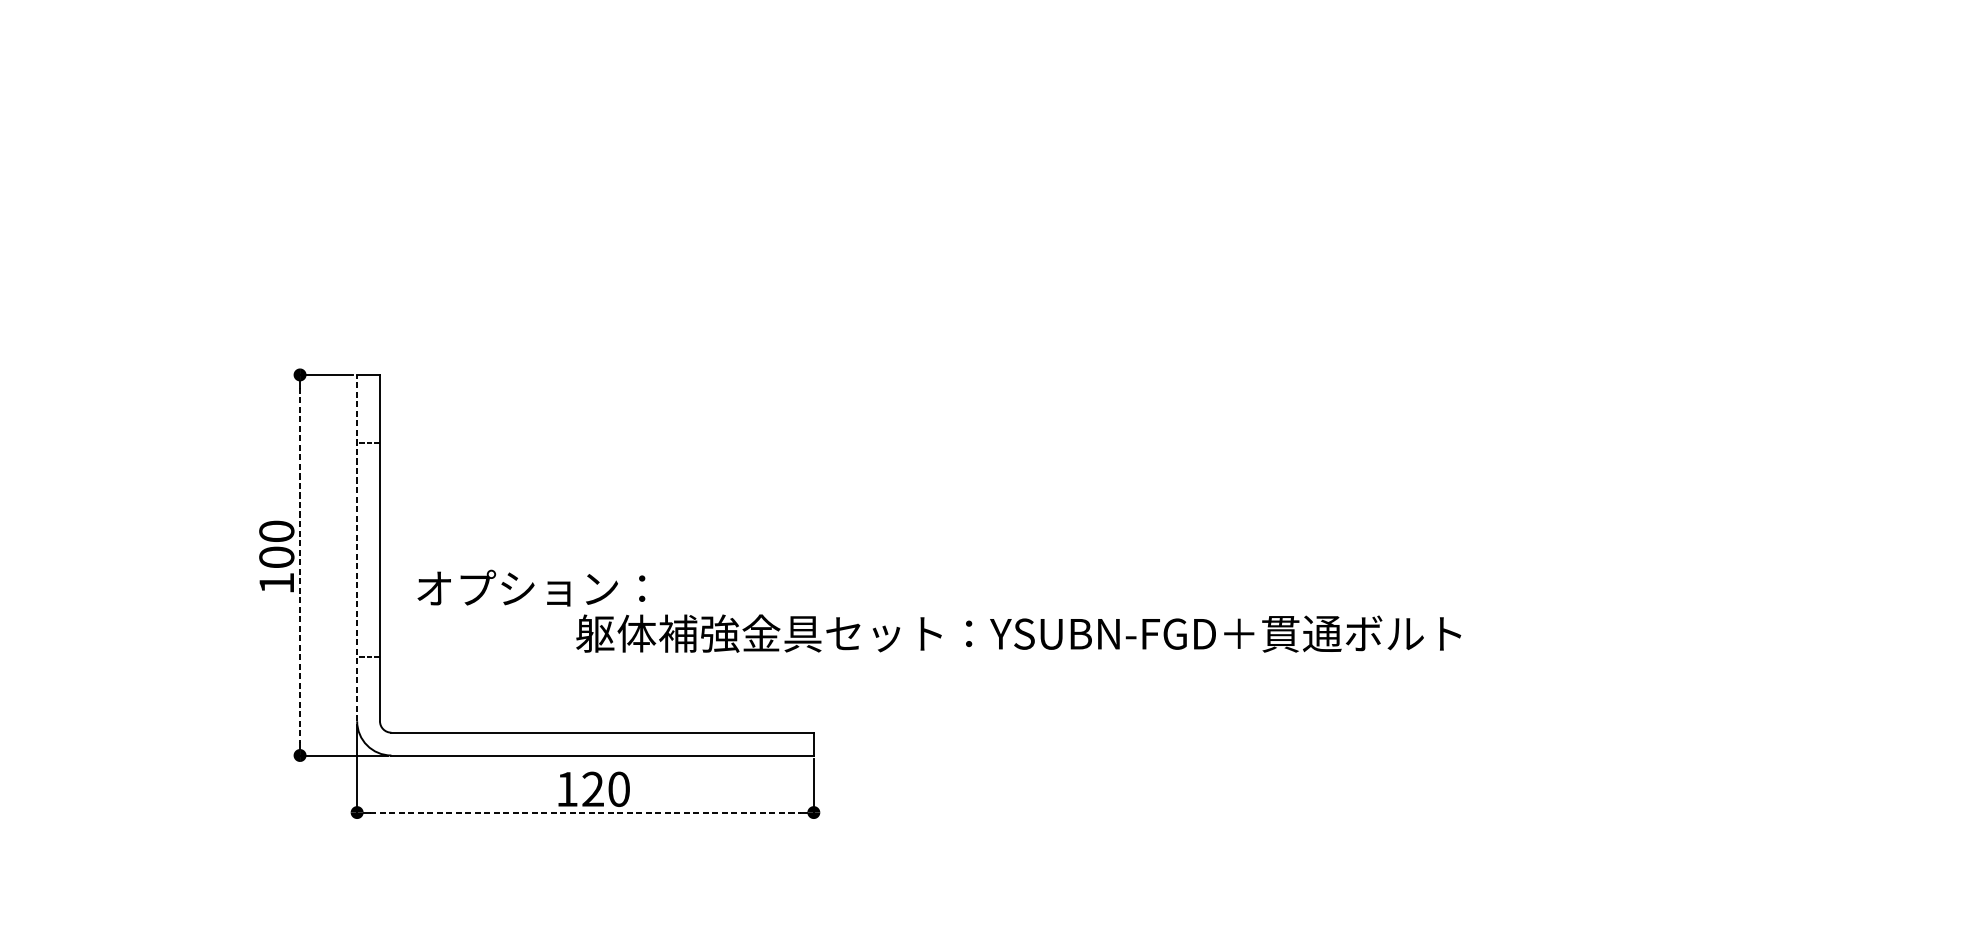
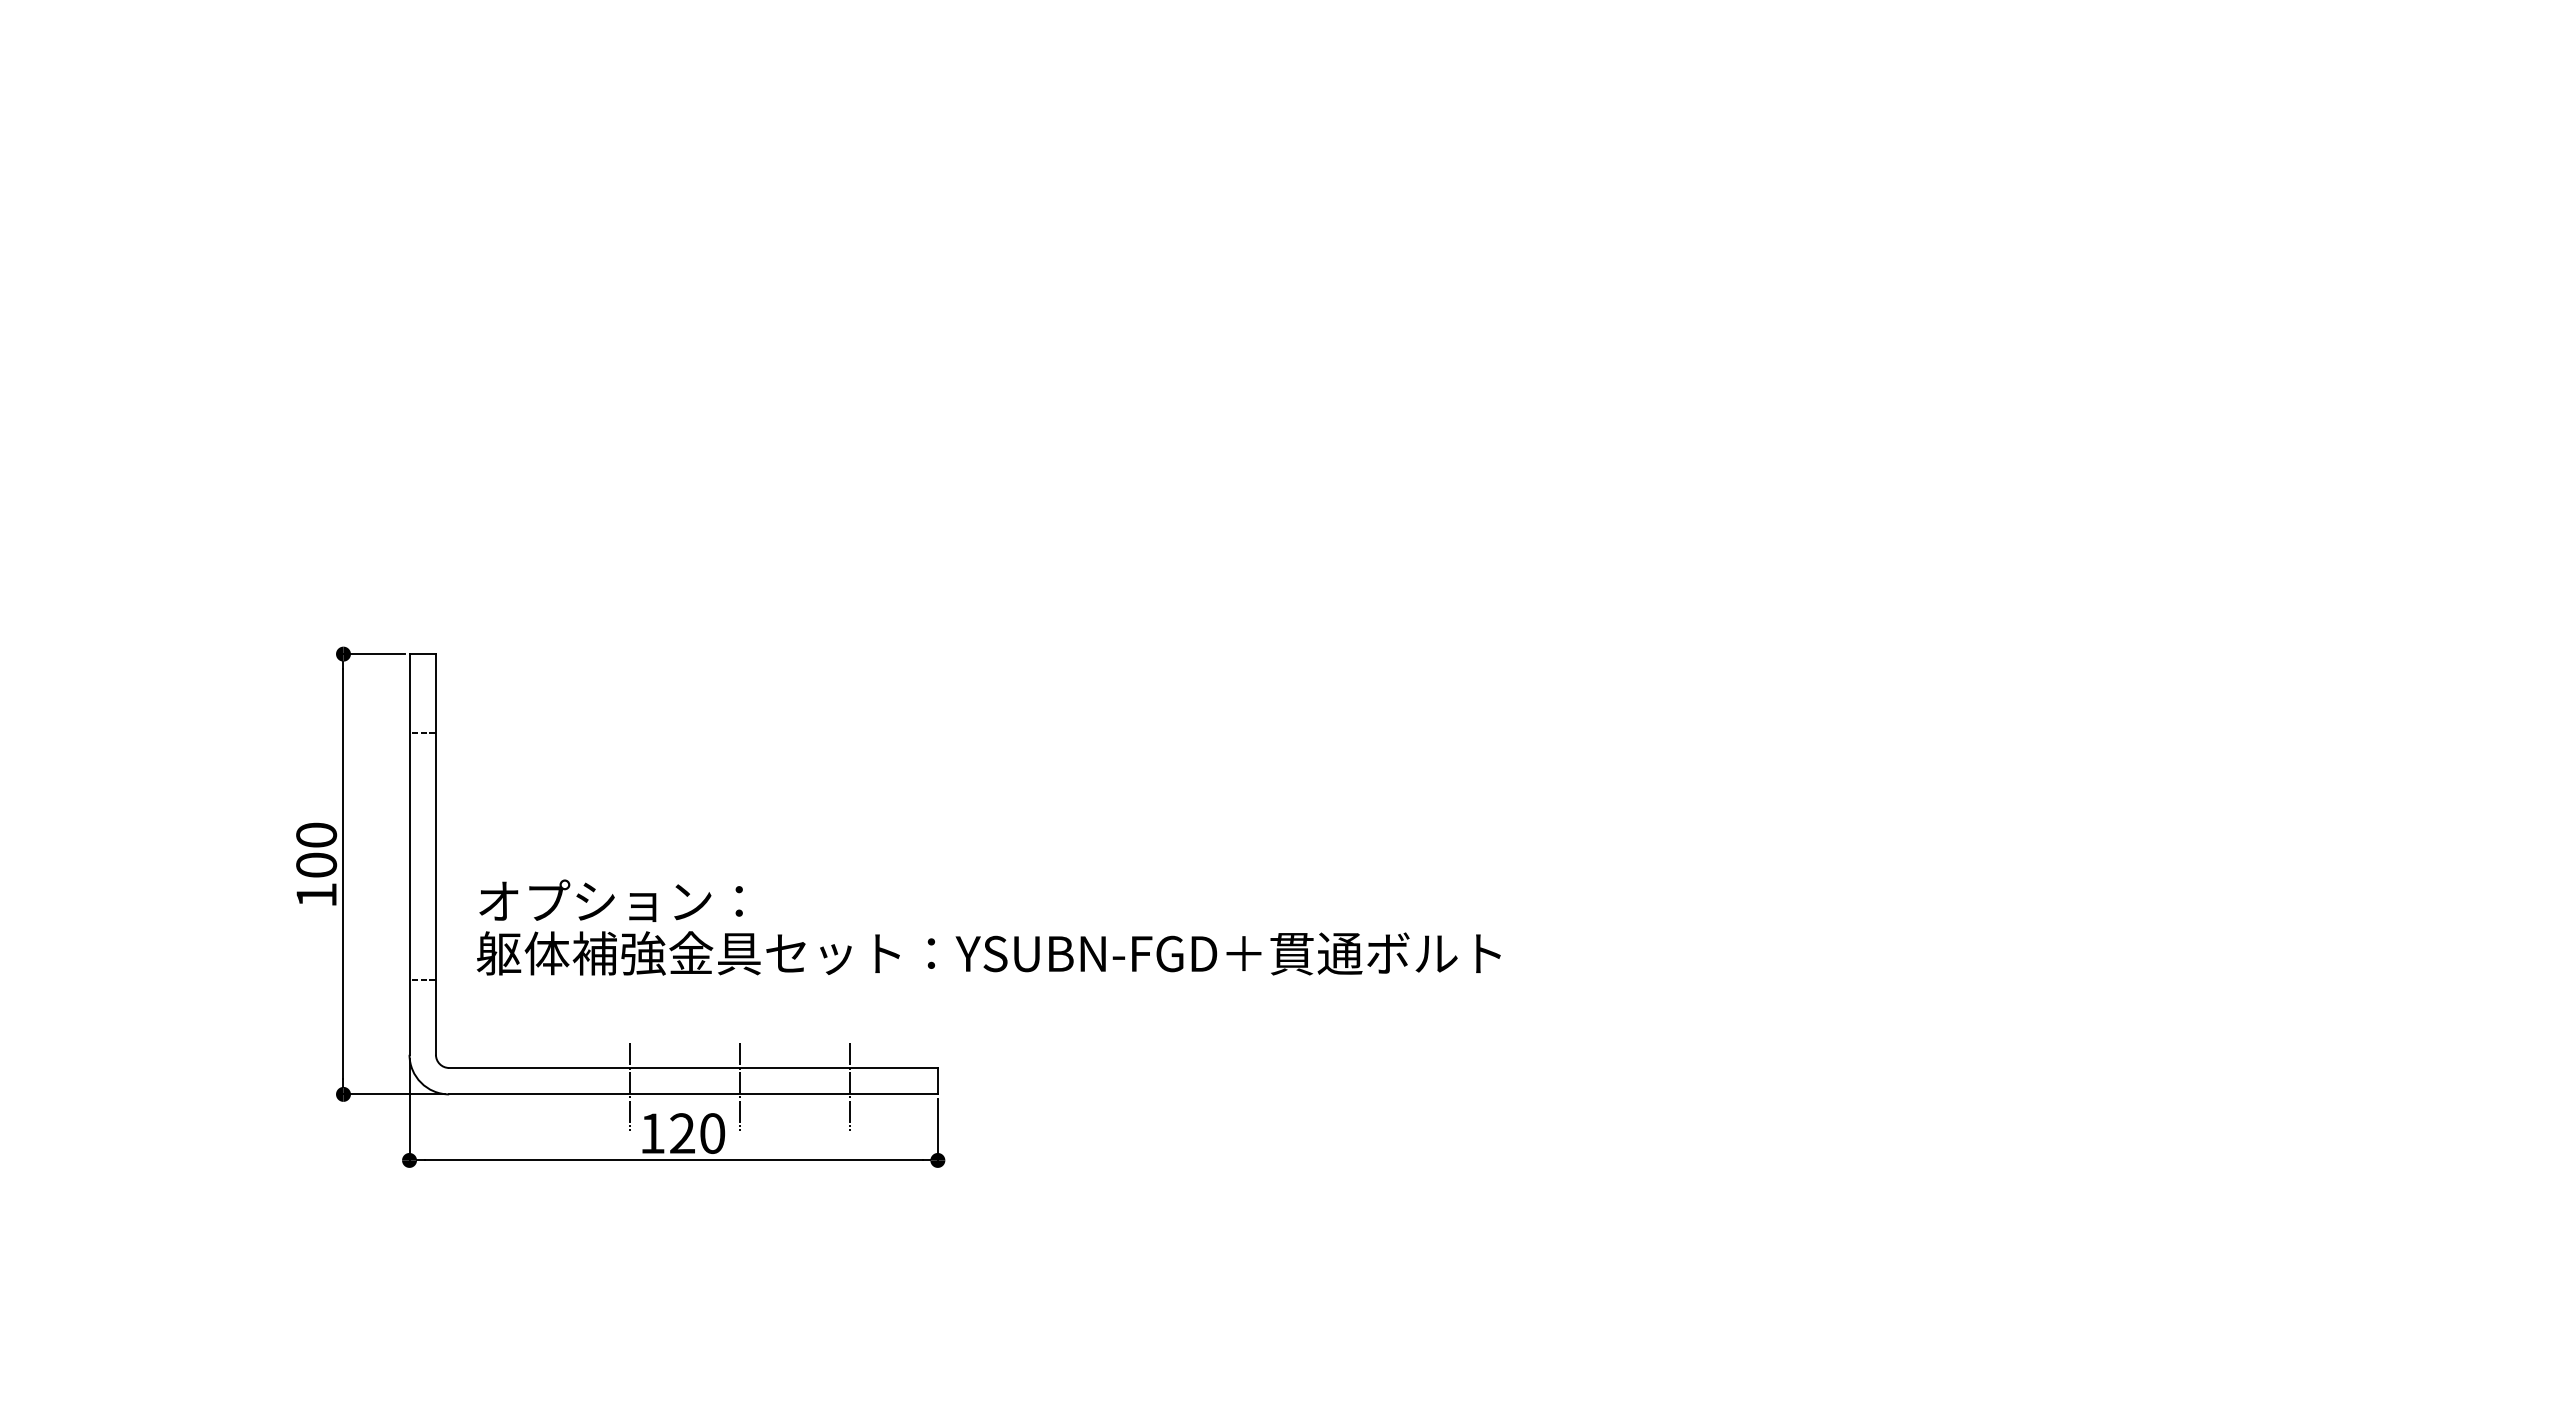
line: (357, 547) -> (409, 853), dashed -> solid
line: (300, 565) -> (343, 874), dashed -> solid
text: (1018, 633) -> (988, 953), moved
line: (547, 749) -> (629, 1087), added
line: (642, 749) -> (739, 1087), added
line: (737, 749) -> (849, 1087), added
line: (586, 812) -> (674, 1160), dashed -> solid

